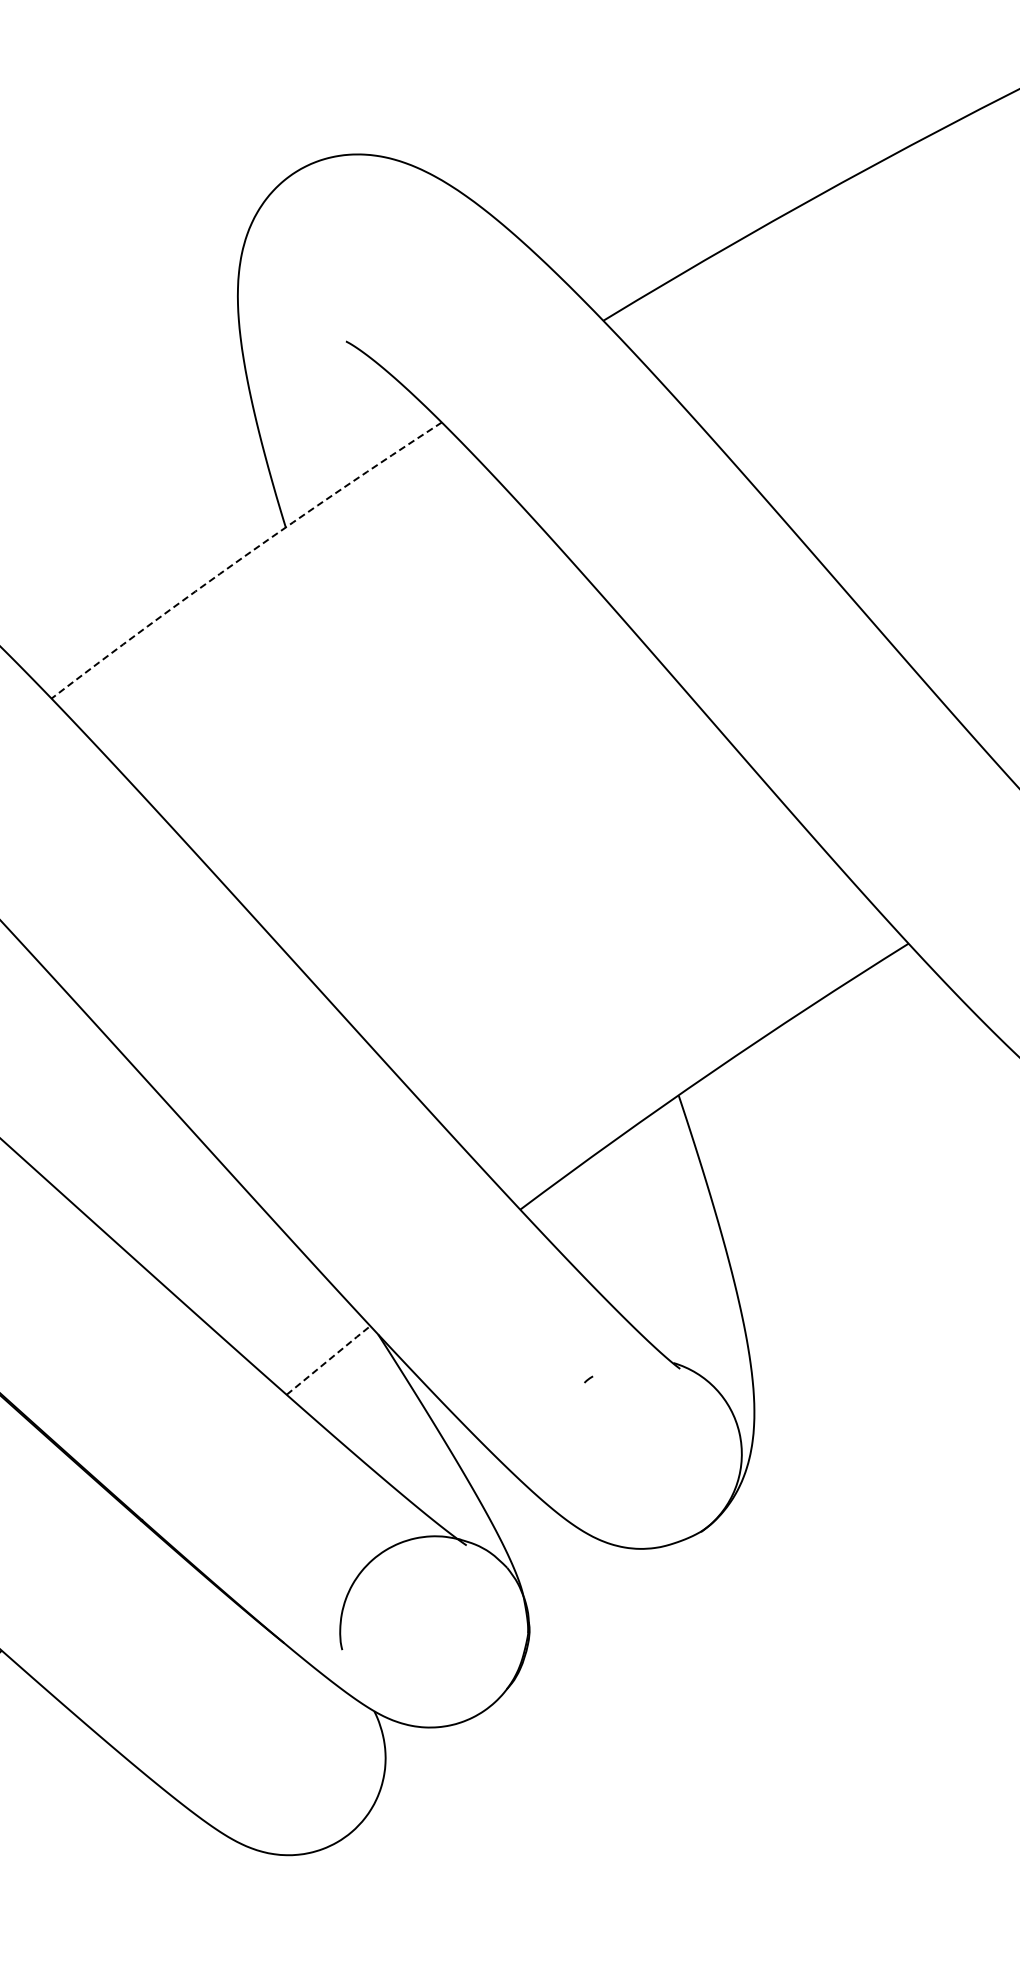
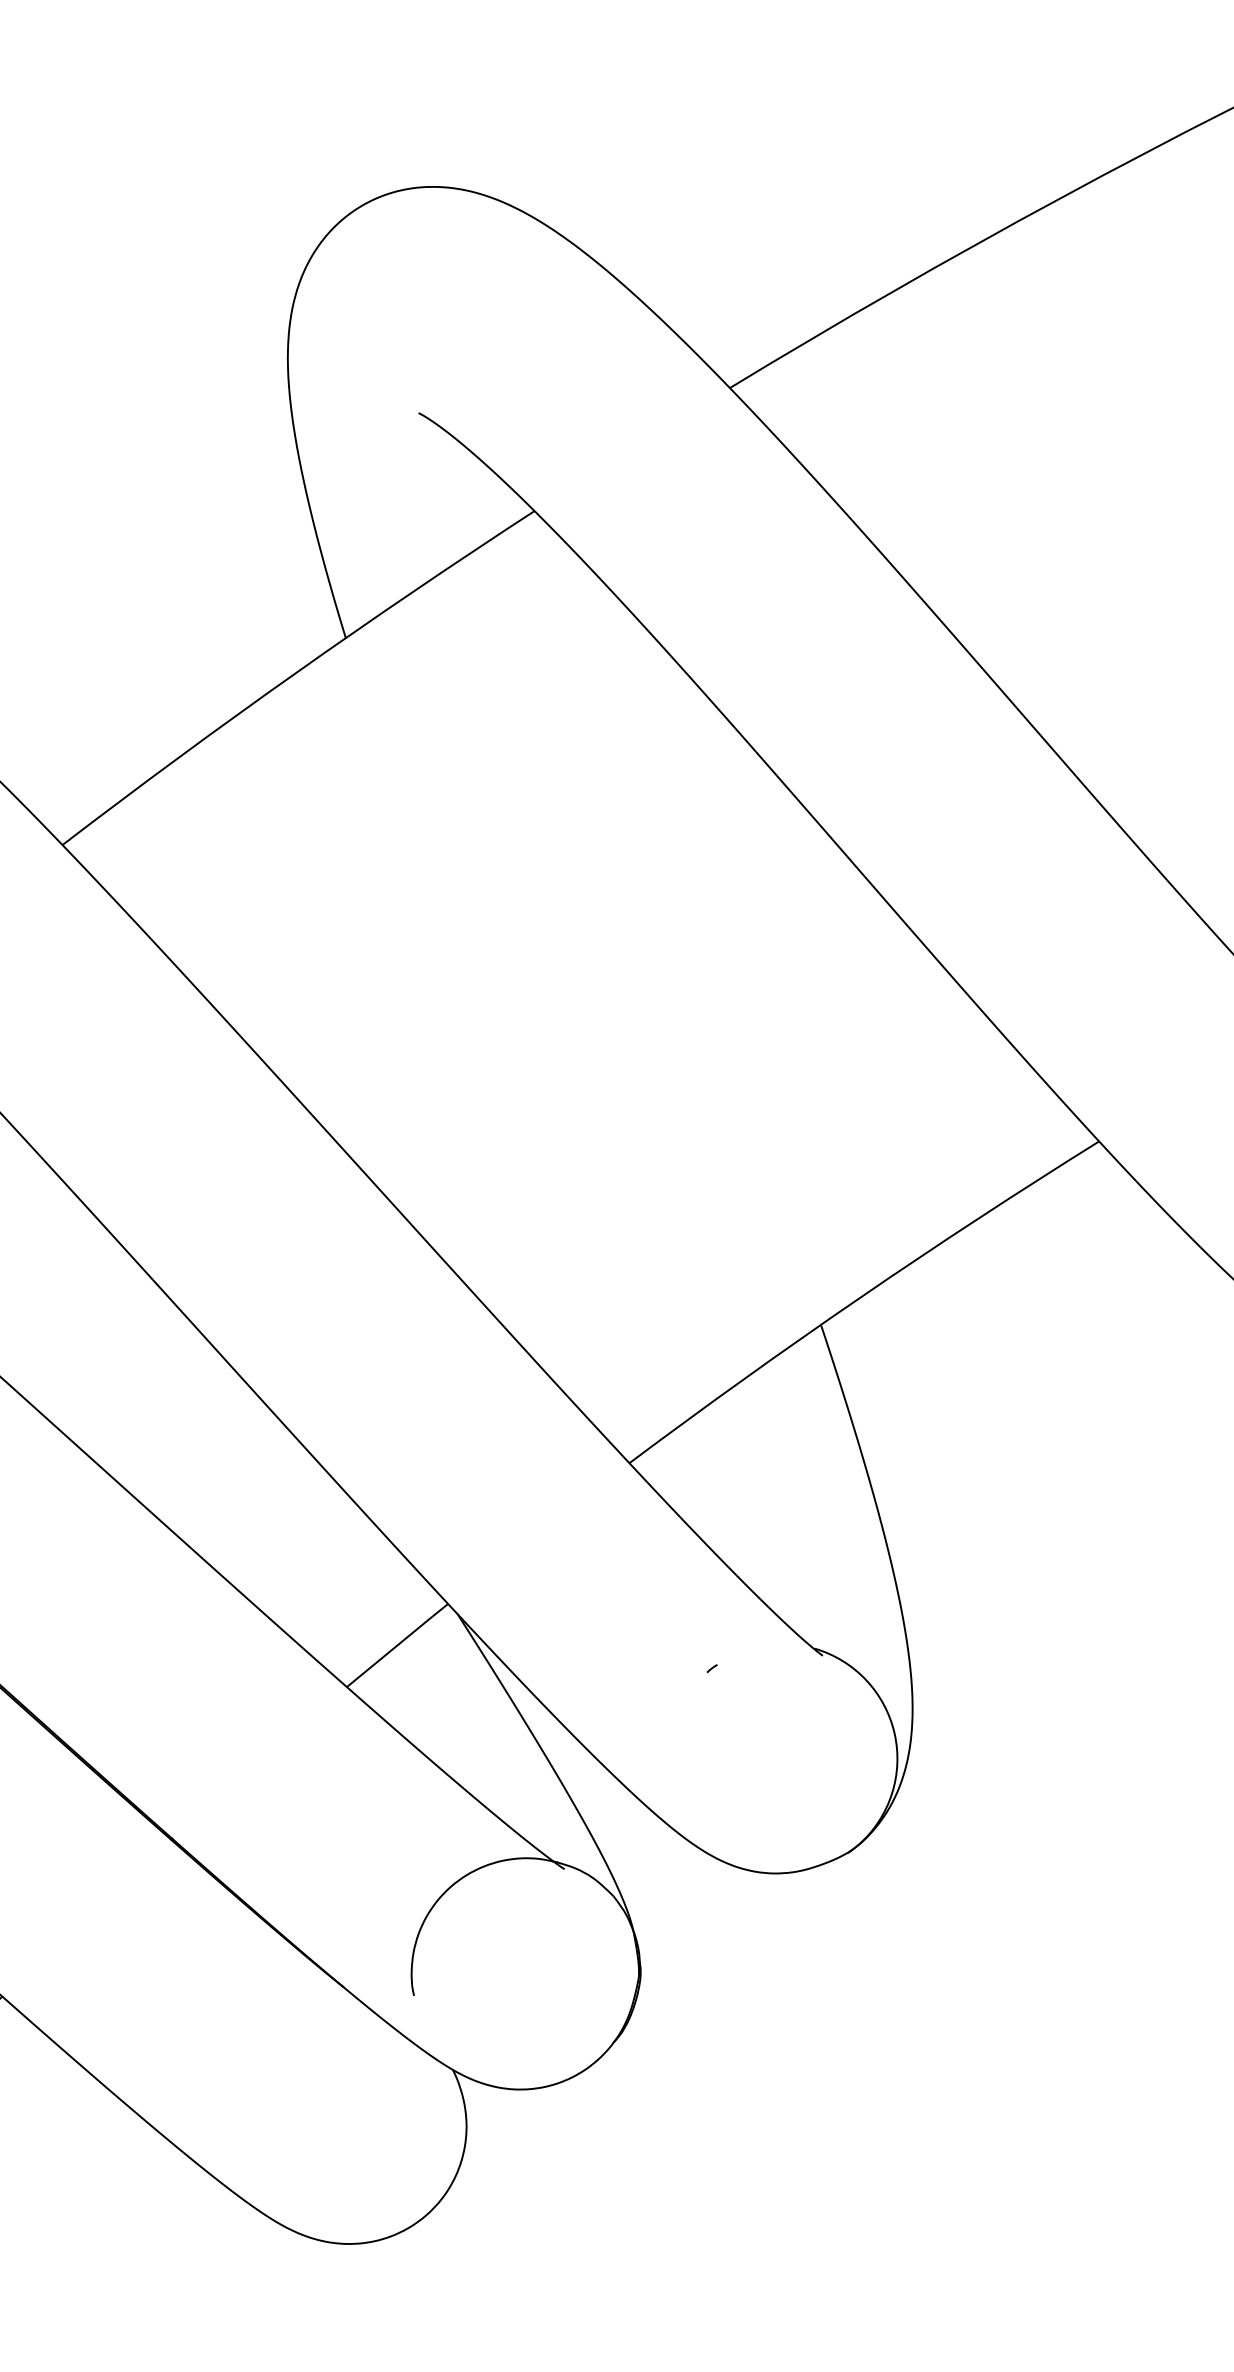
arc: (244, 556) -> (295, 673), dashed -> solid
line: (329, 1359) -> (398, 1644), dashed -> solid

